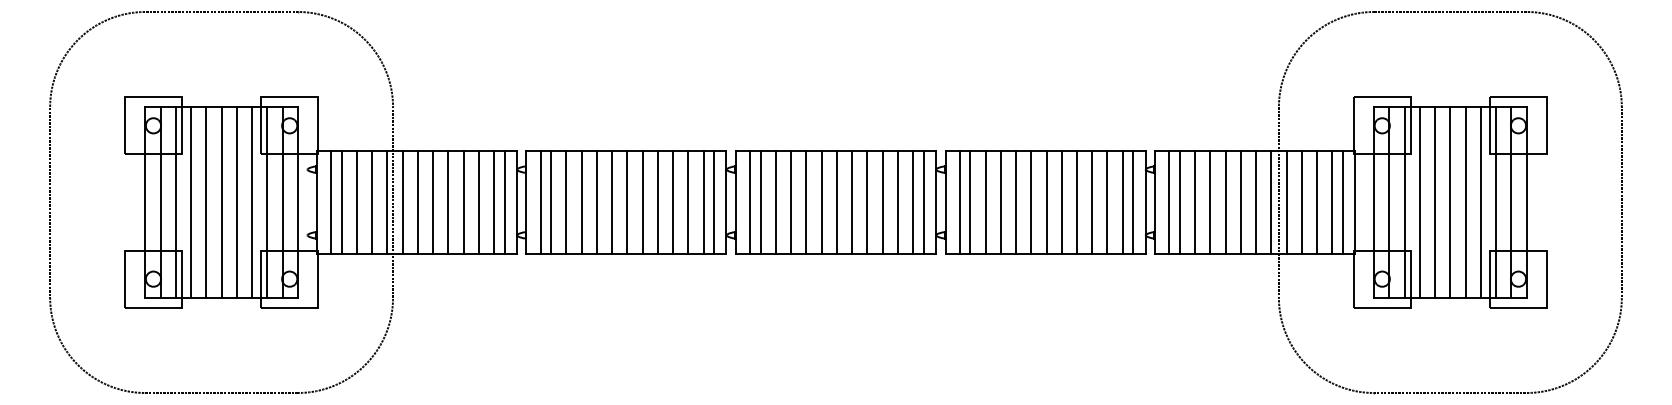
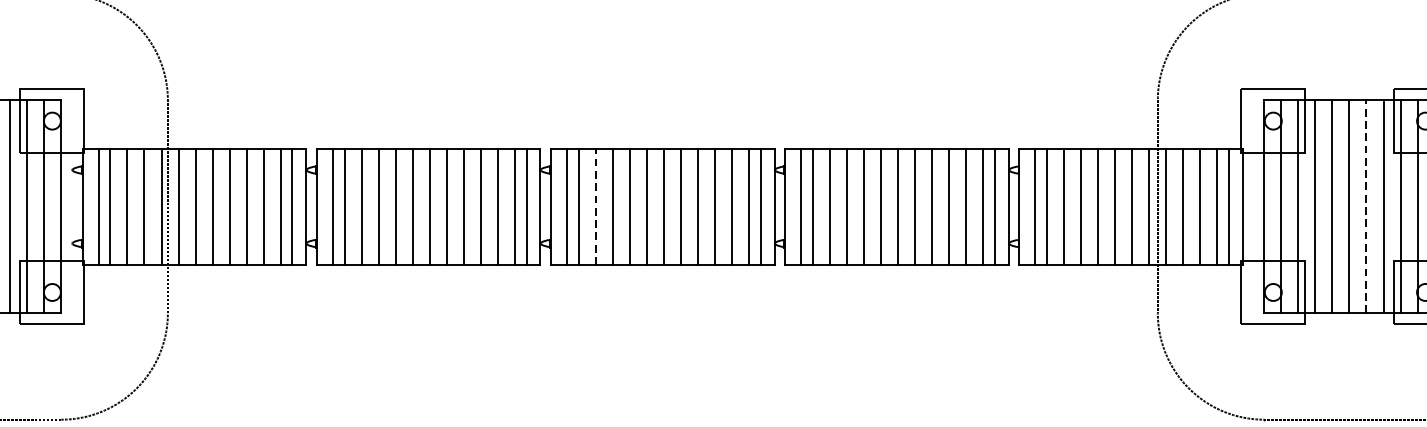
line: (775, 202) -> (595, 206), solid -> dashed
line: (1465, 202) -> (1366, 206), solid -> dashed

